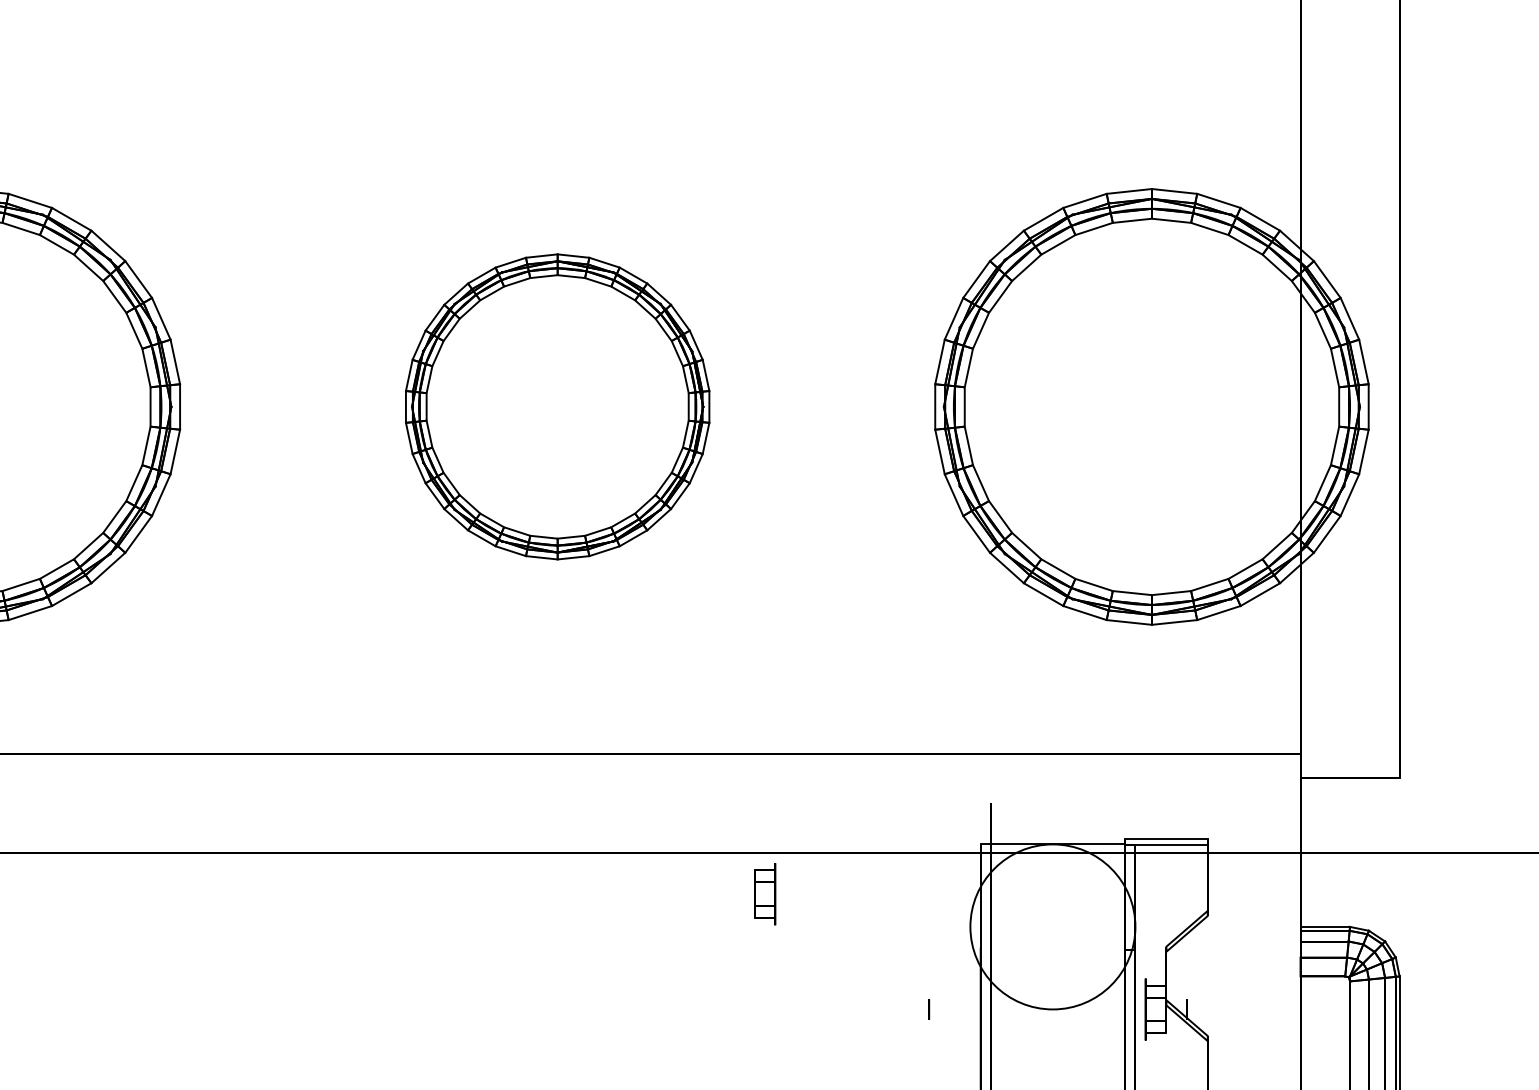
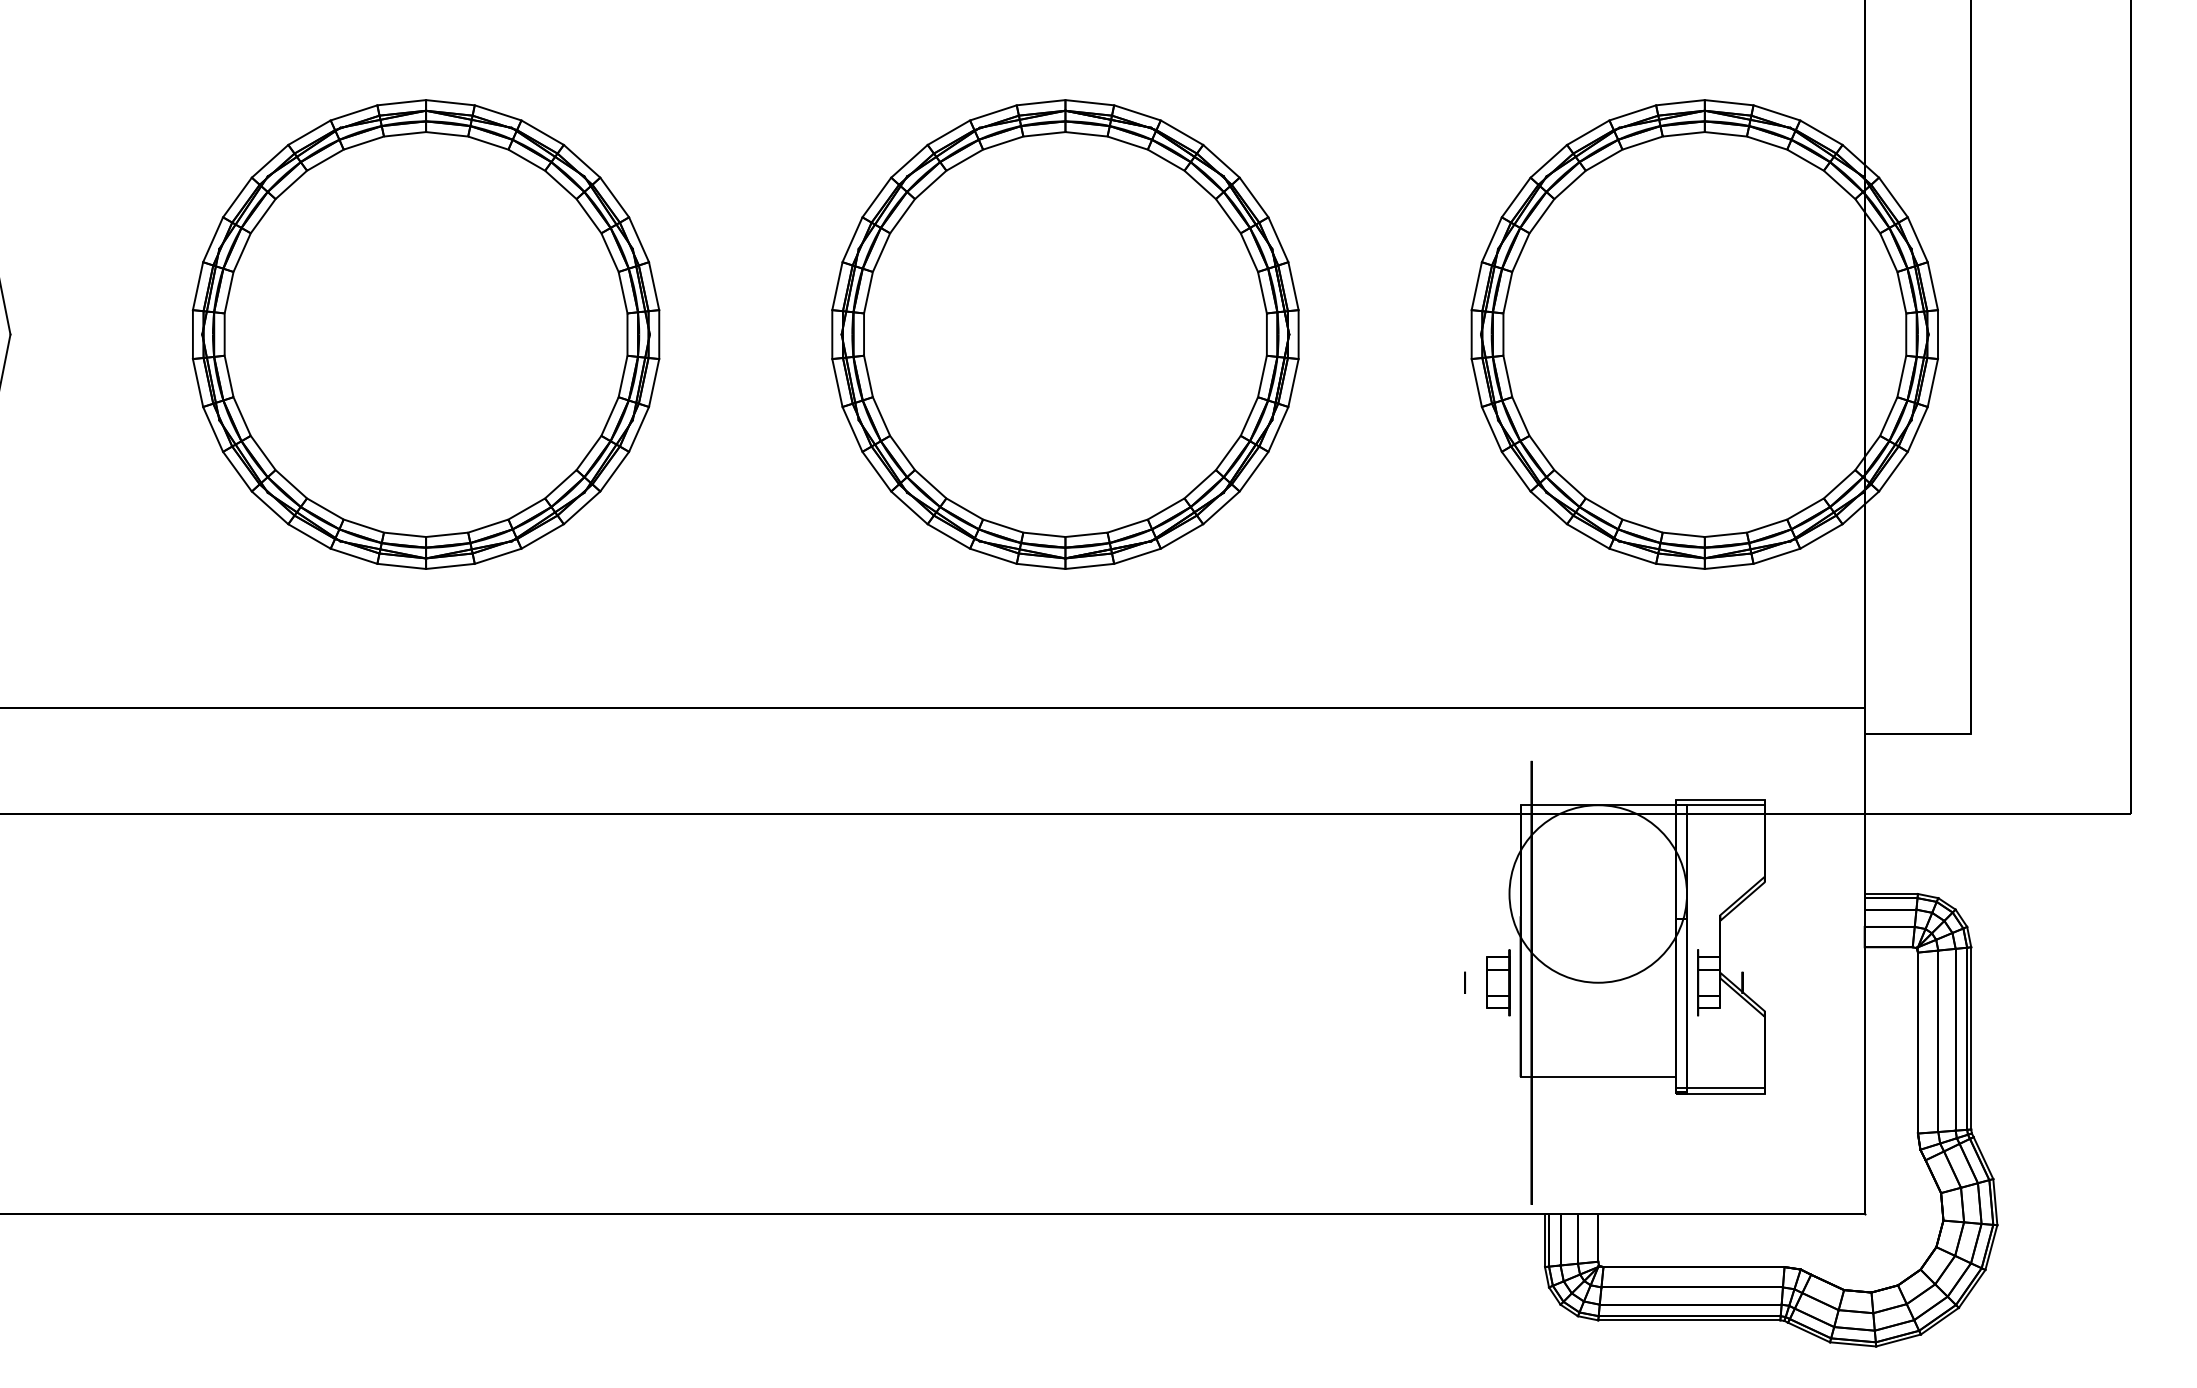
part: (557, 406) -> (1065, 334), size x1.43
part: (764, 893) -> (1498, 982), moved

